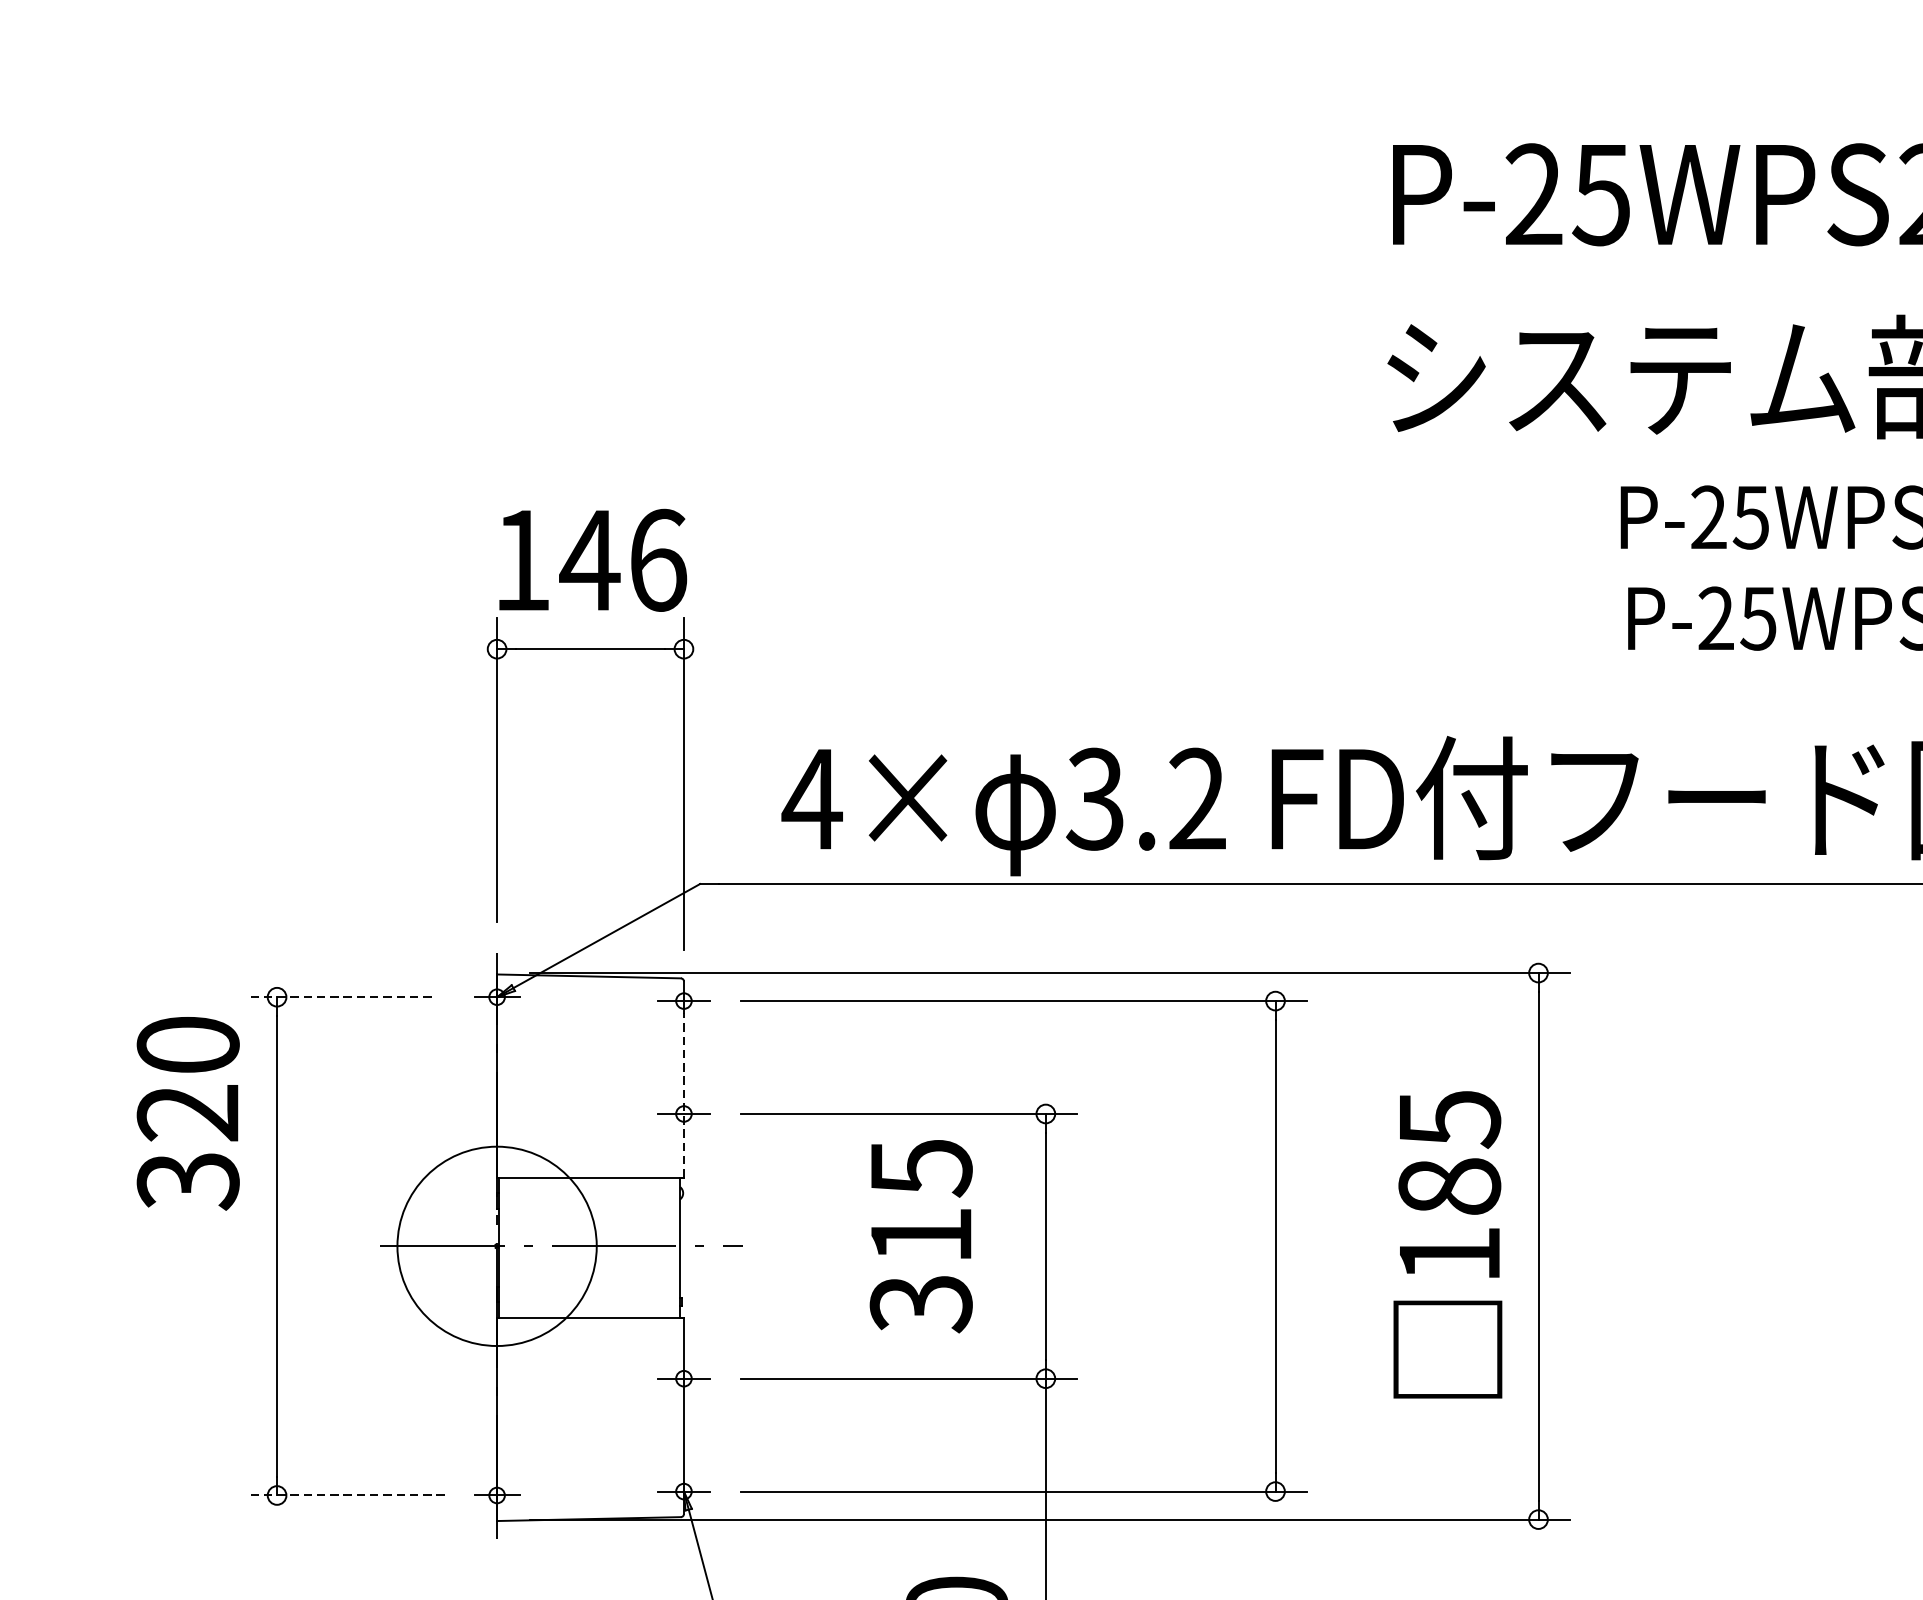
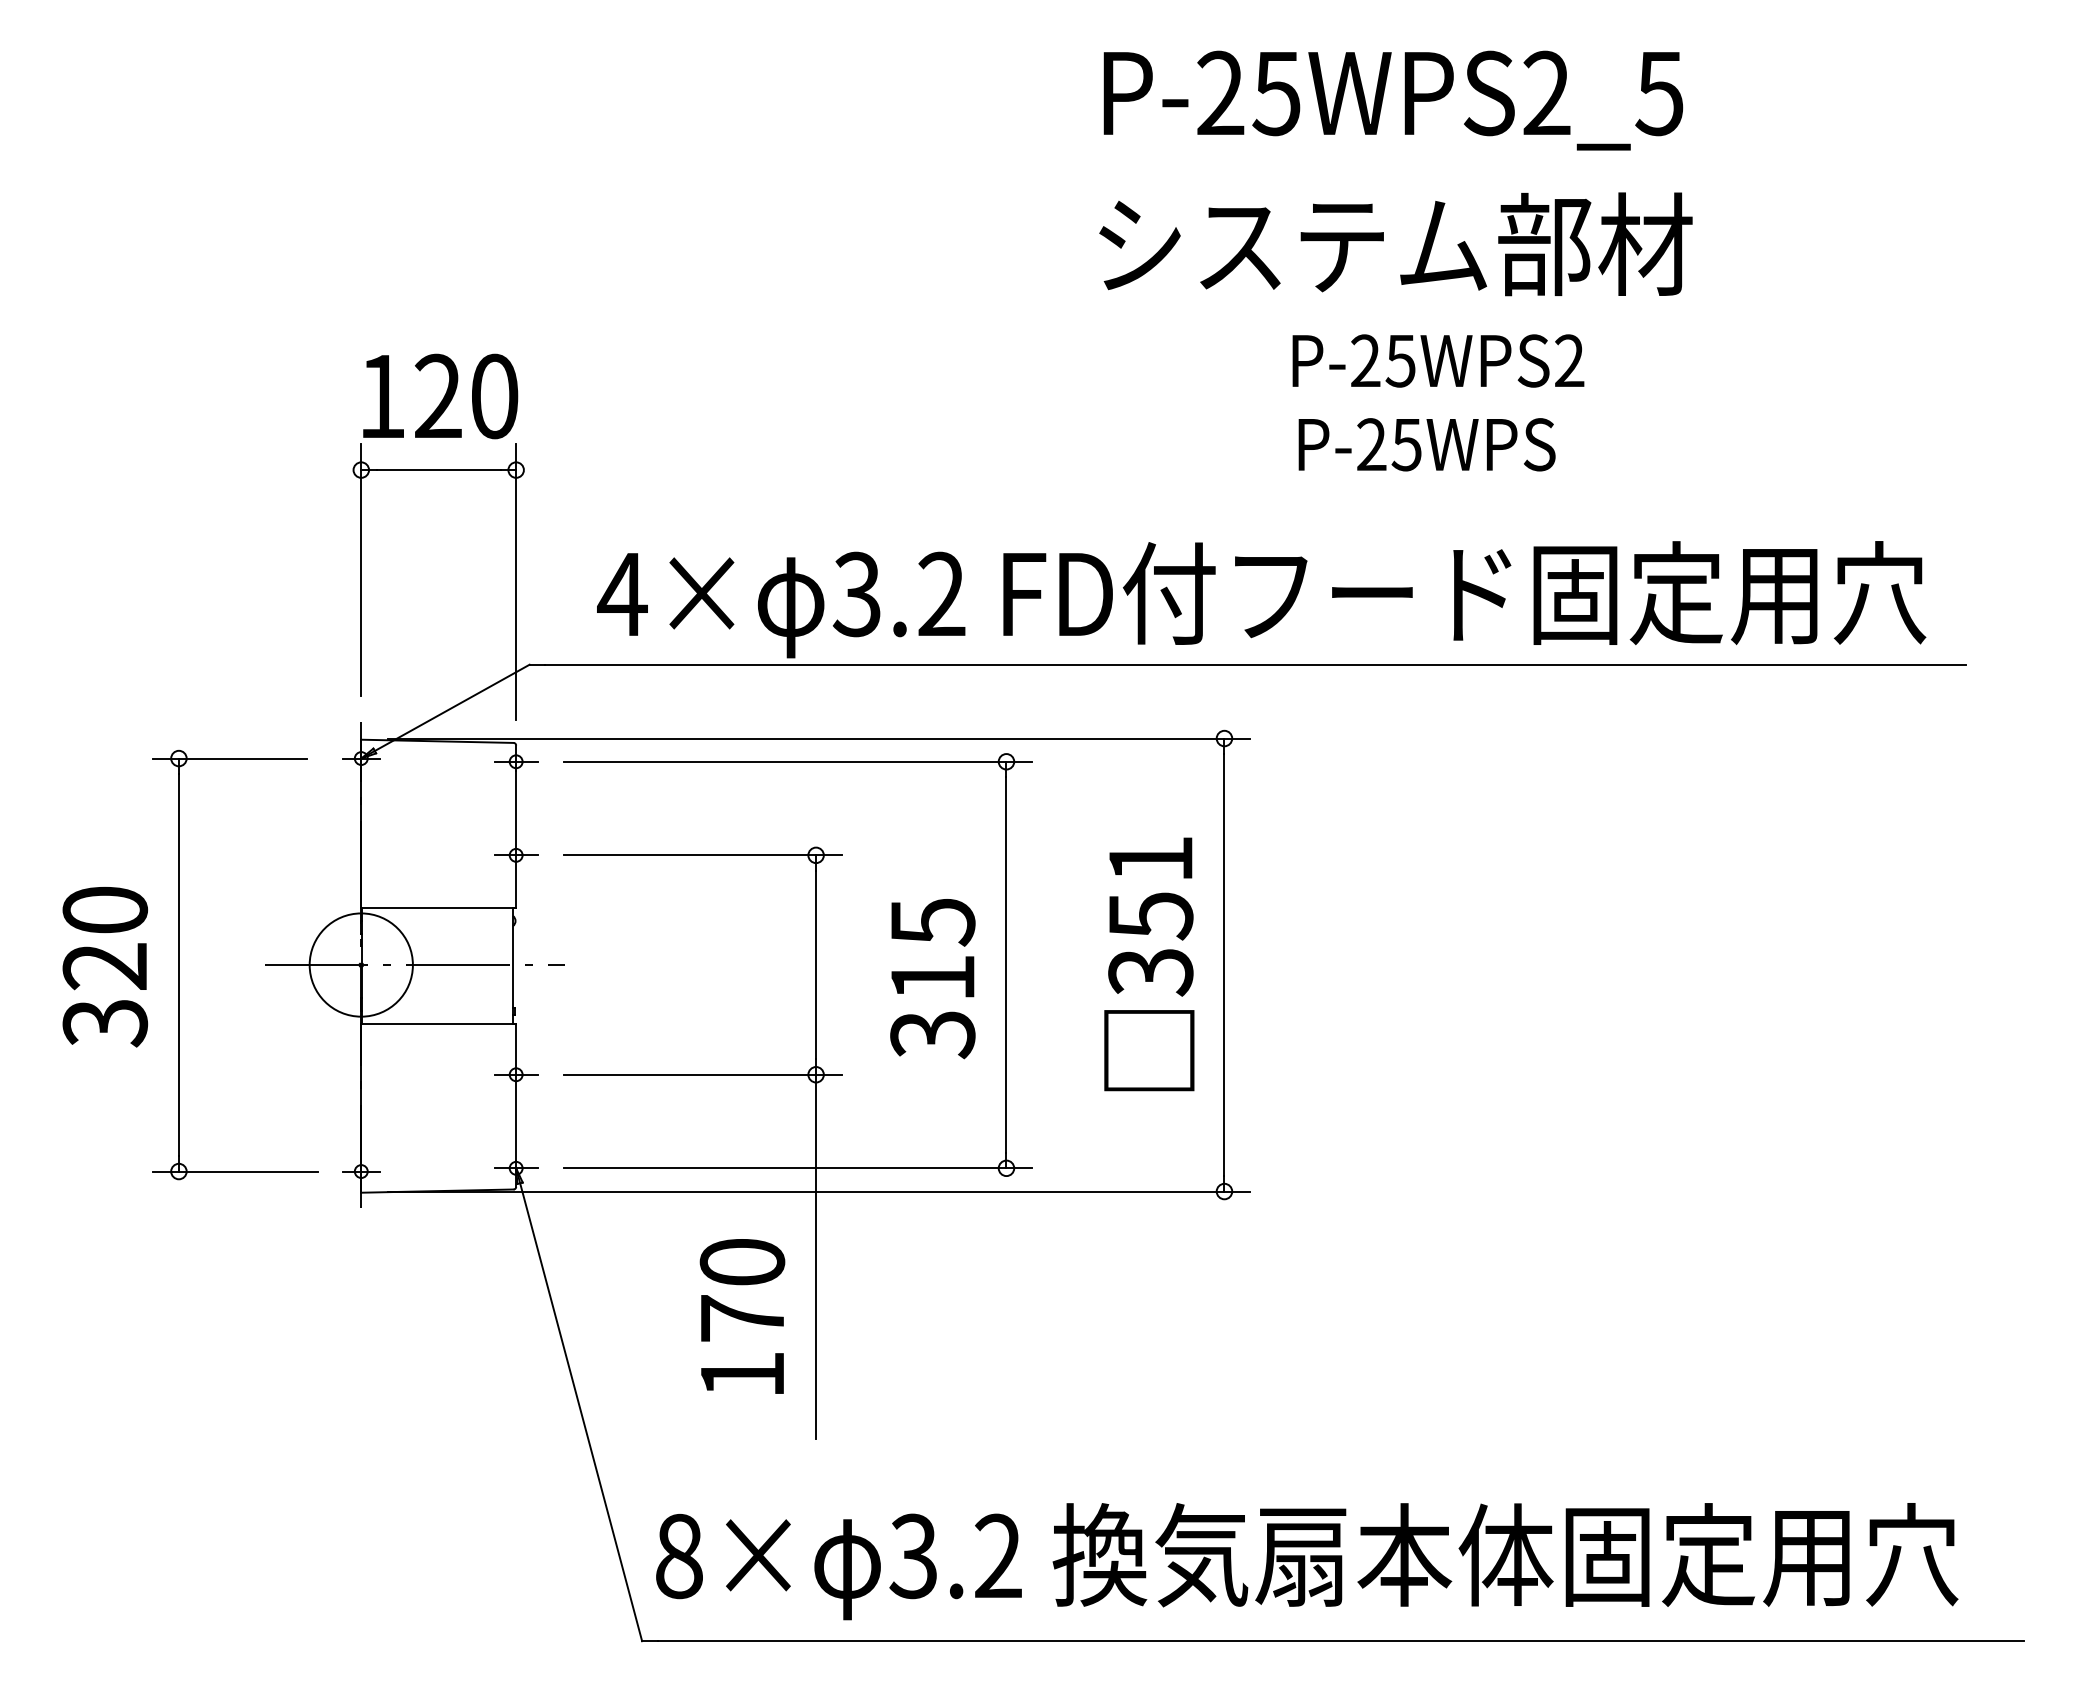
text: (622, 560) -> (465, 396), 146 -> 120
line: (339, 997) -> (230, 758), dashed -> solid
line: (684, 1094) -> (516, 839), dashed -> solid
text: (188, 1114) -> (105, 967), moved
text: (1449, 1187) -> (1150, 916), 185 -> 351
text: (920, 1237) -> (932, 979), moved
circle: (496, 1245) -> (360, 964), size x0.62
line: (345, 1495) -> (235, 1171), dashed -> solid

